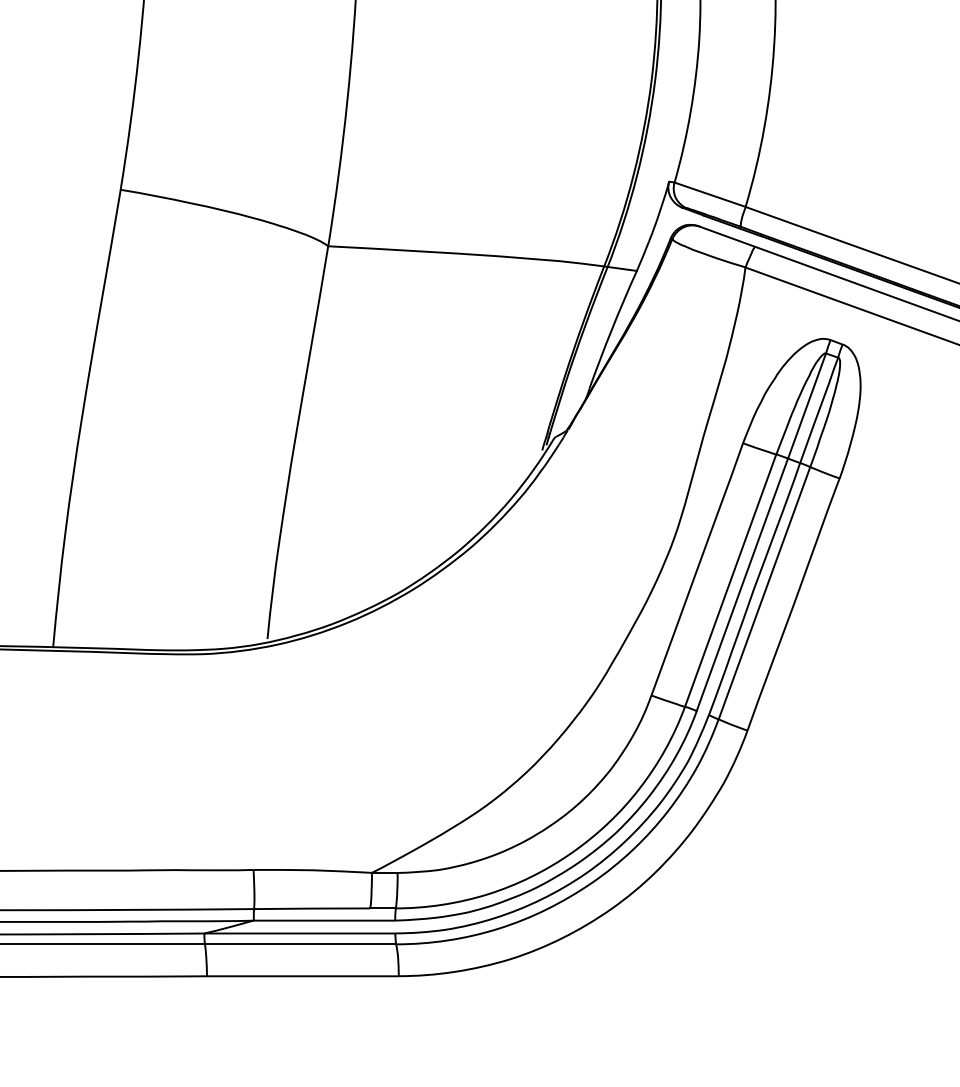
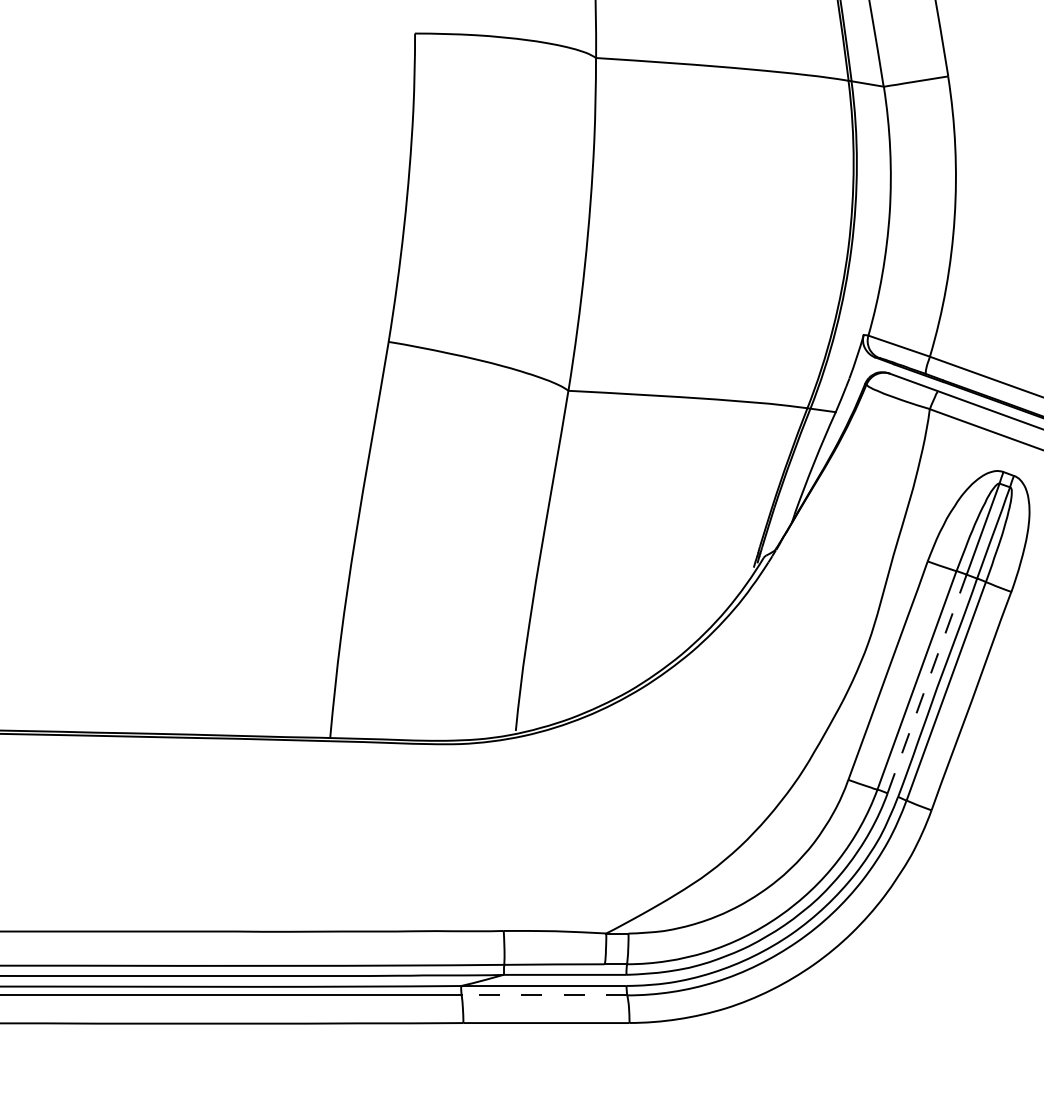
line: (742, 584) -> (927, 683), solid -> dashed
line: (301, 944) -> (545, 995), solid -> dashed

